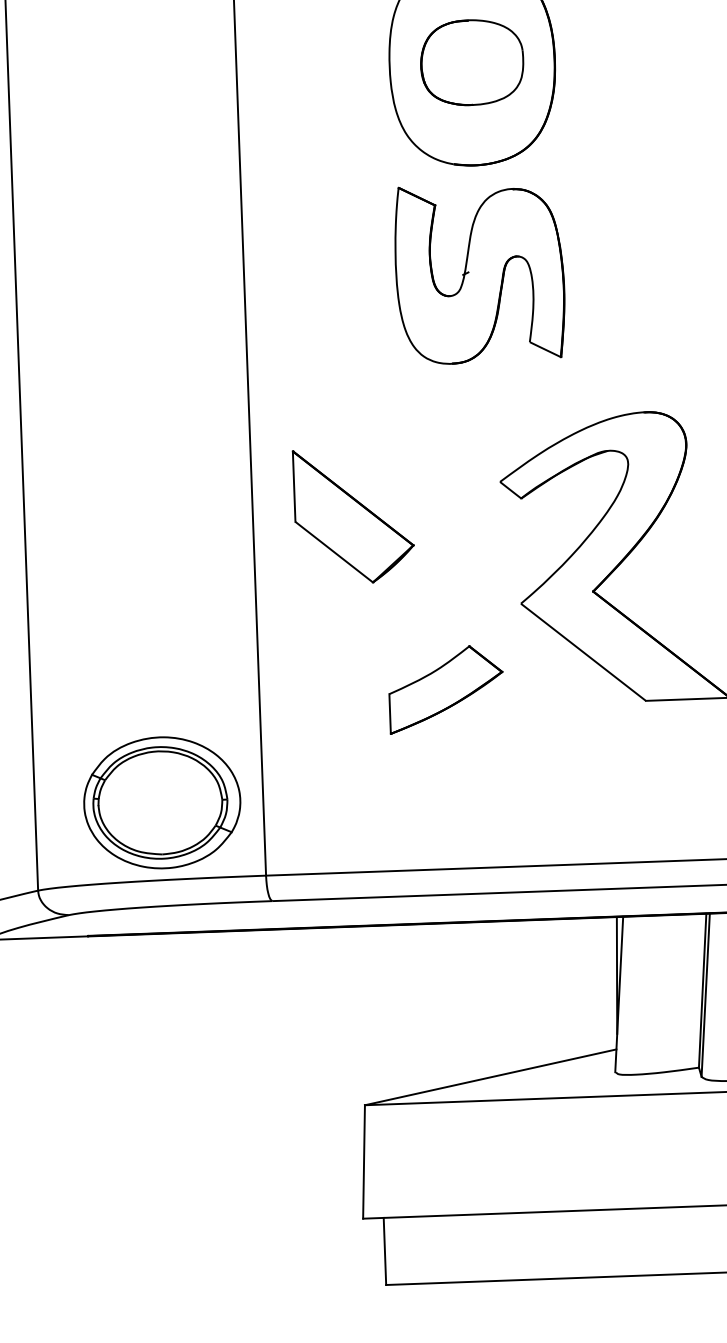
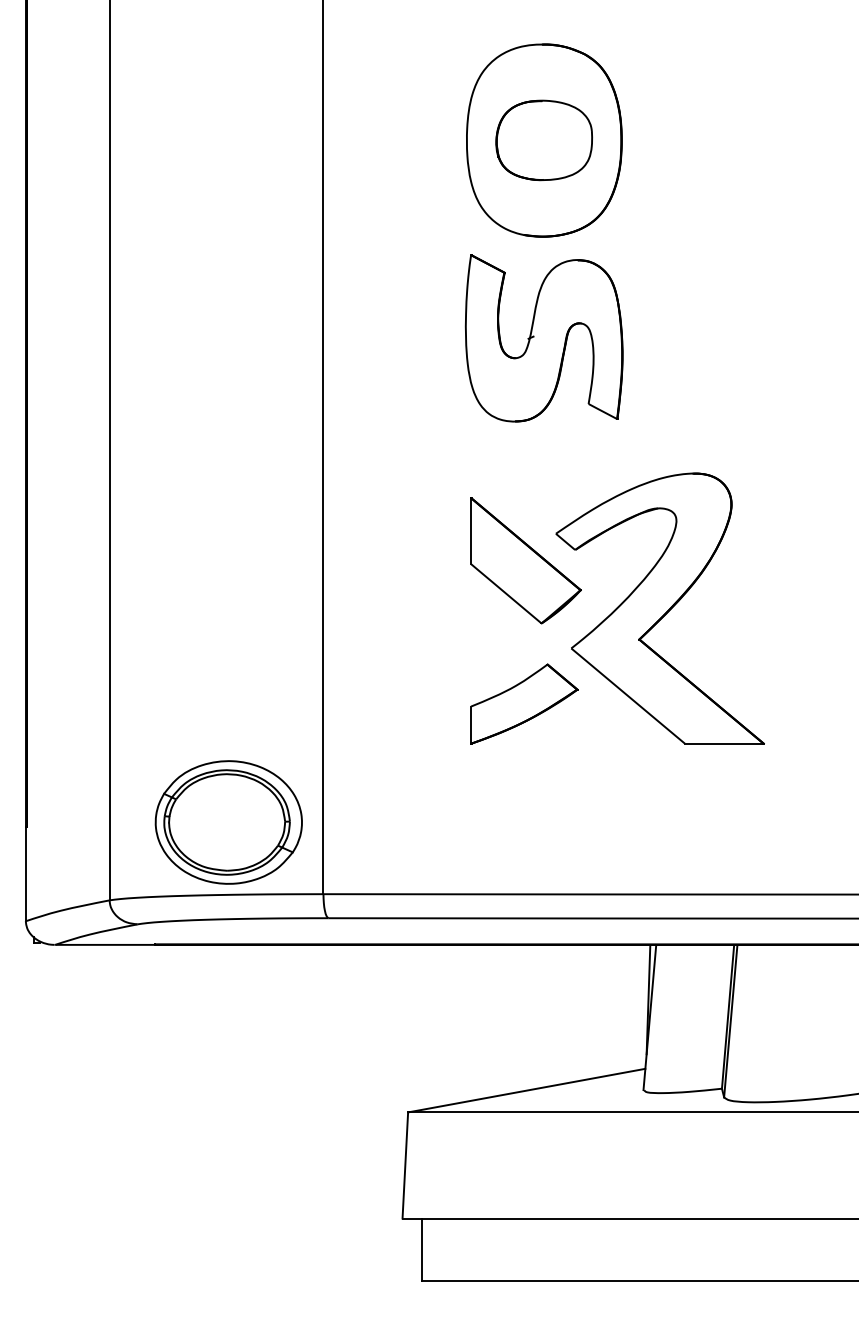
part: (353, 515) -> (525, 560), moved
part: (446, 688) -> (524, 703), moved

